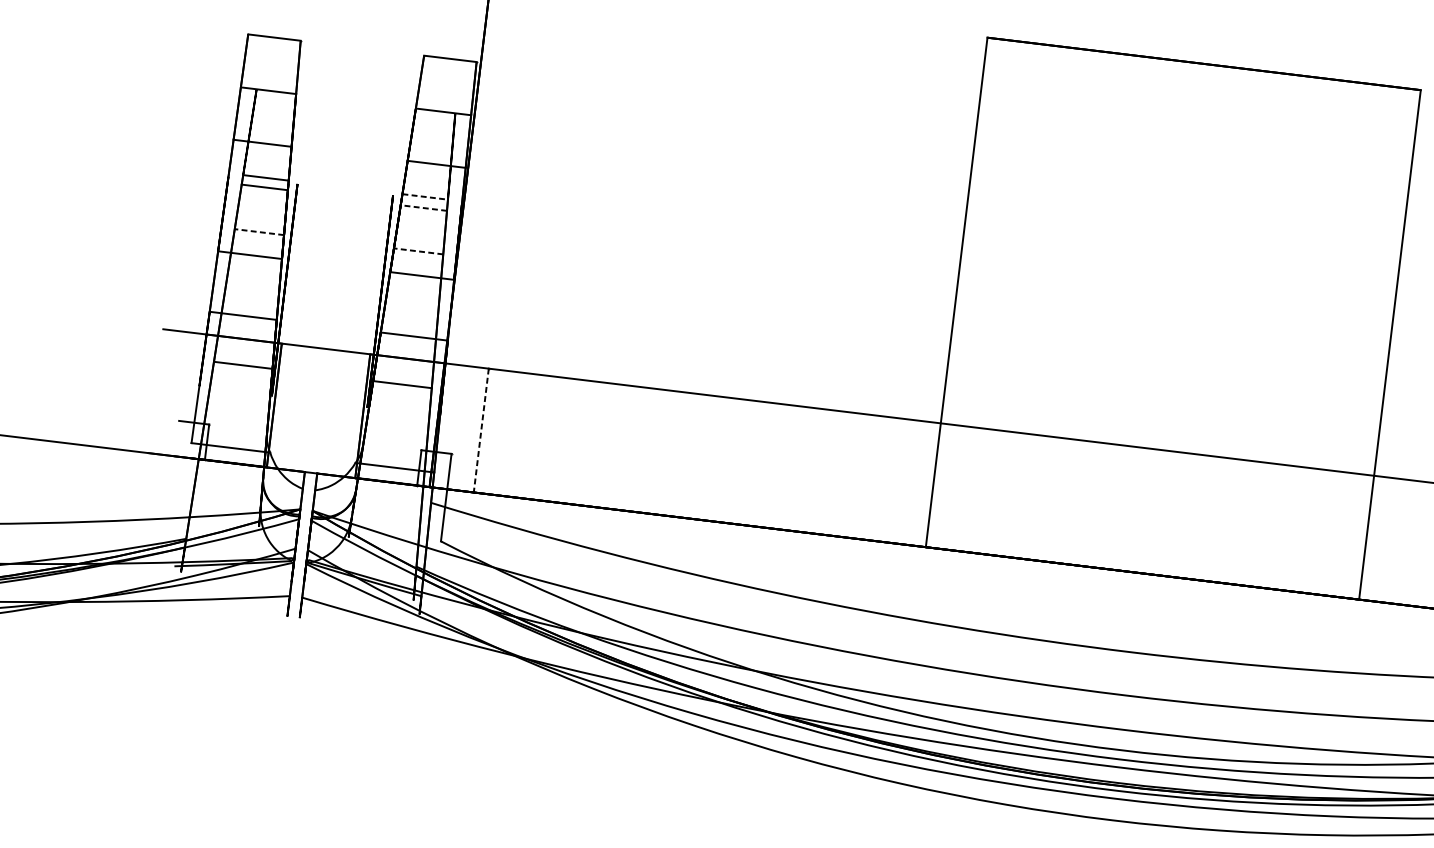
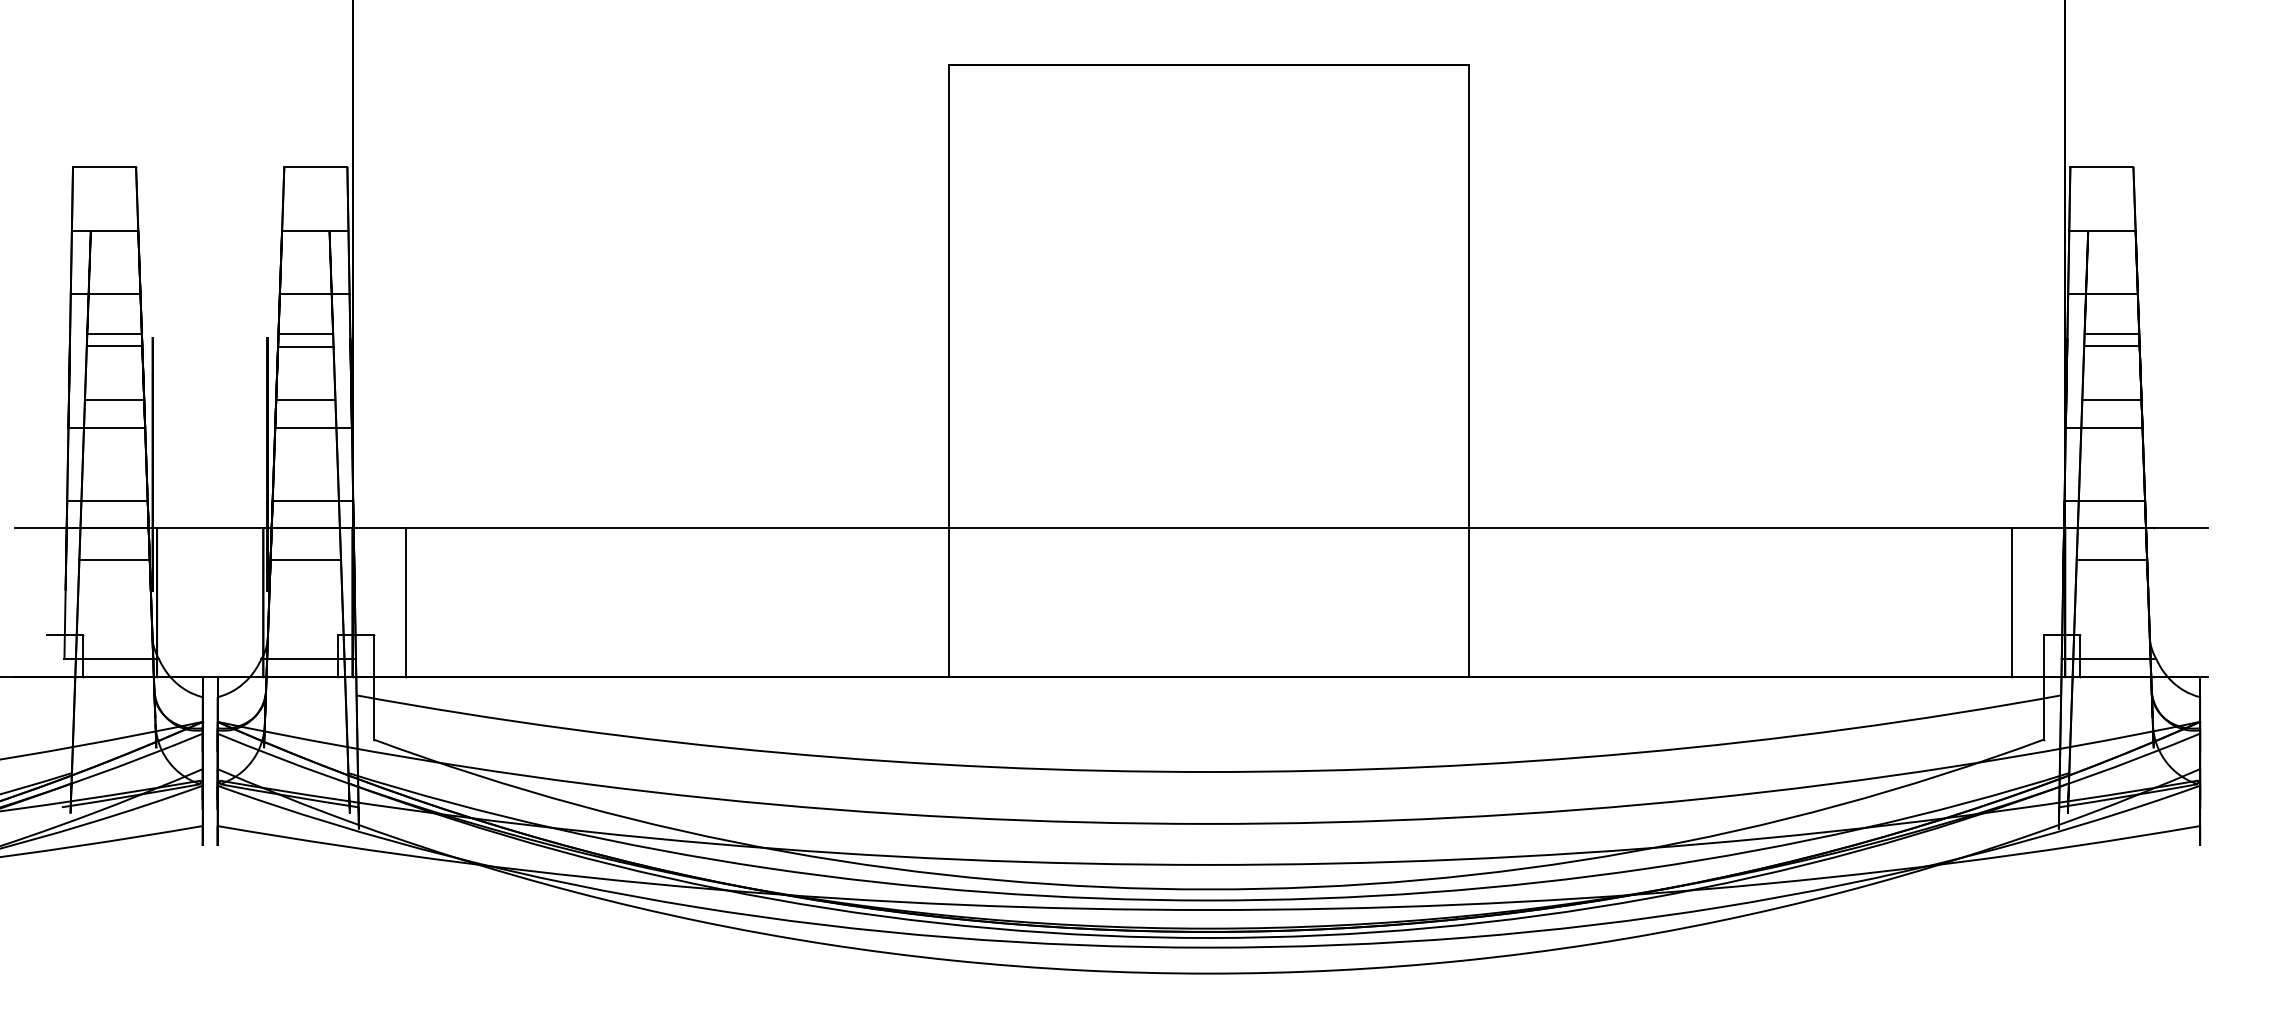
line: (425, 197) -> (306, 334), dashed -> solid
line: (423, 208) -> (305, 347), dashed -> solid
line: (259, 232) -> (114, 399), dashed -> solid
line: (418, 251) -> (305, 399), dashed -> solid
line: (481, 431) -> (405, 603), dashed -> solid

